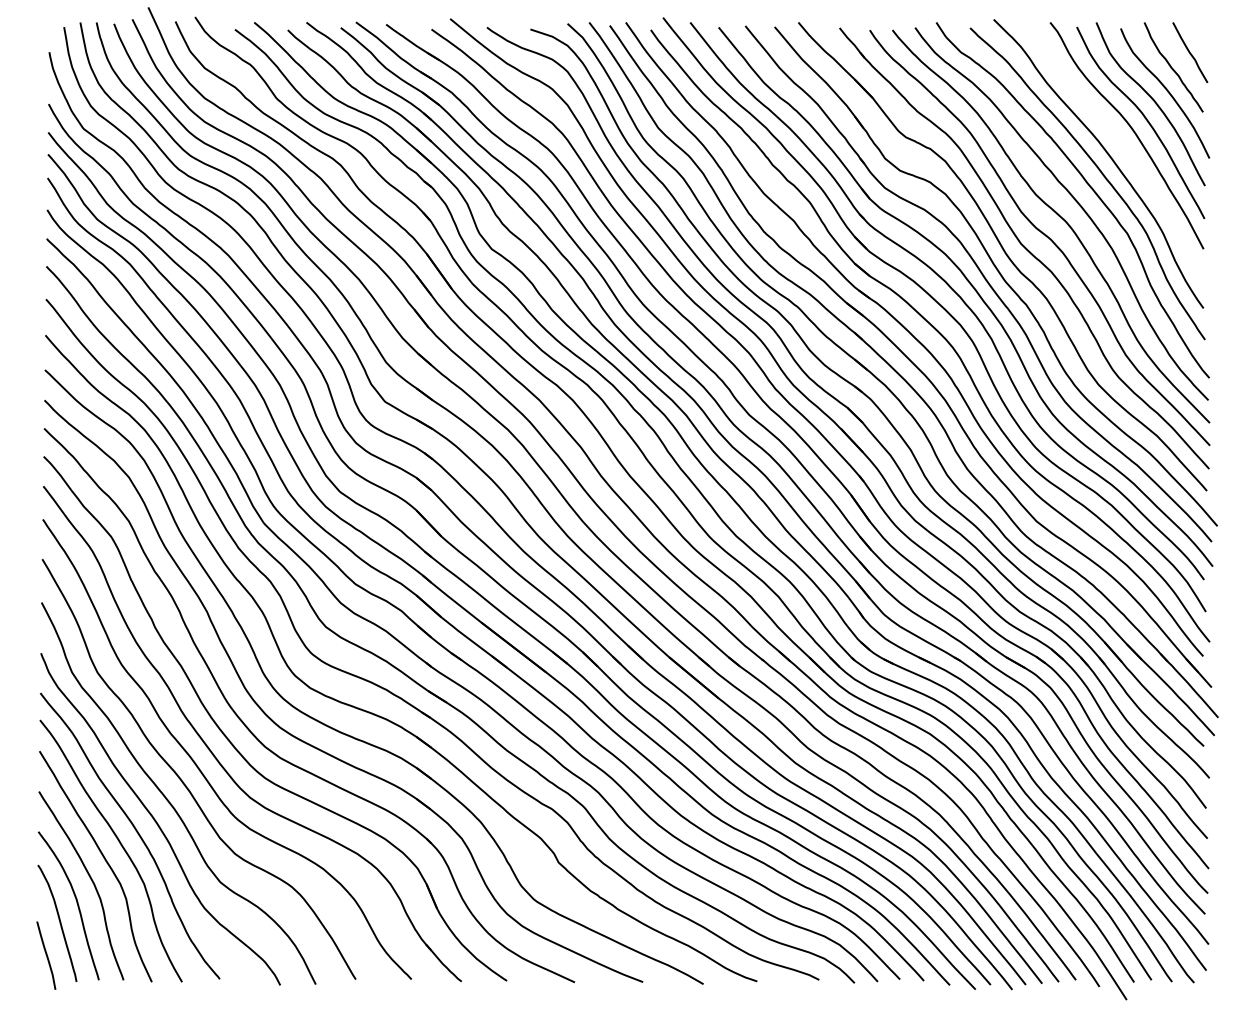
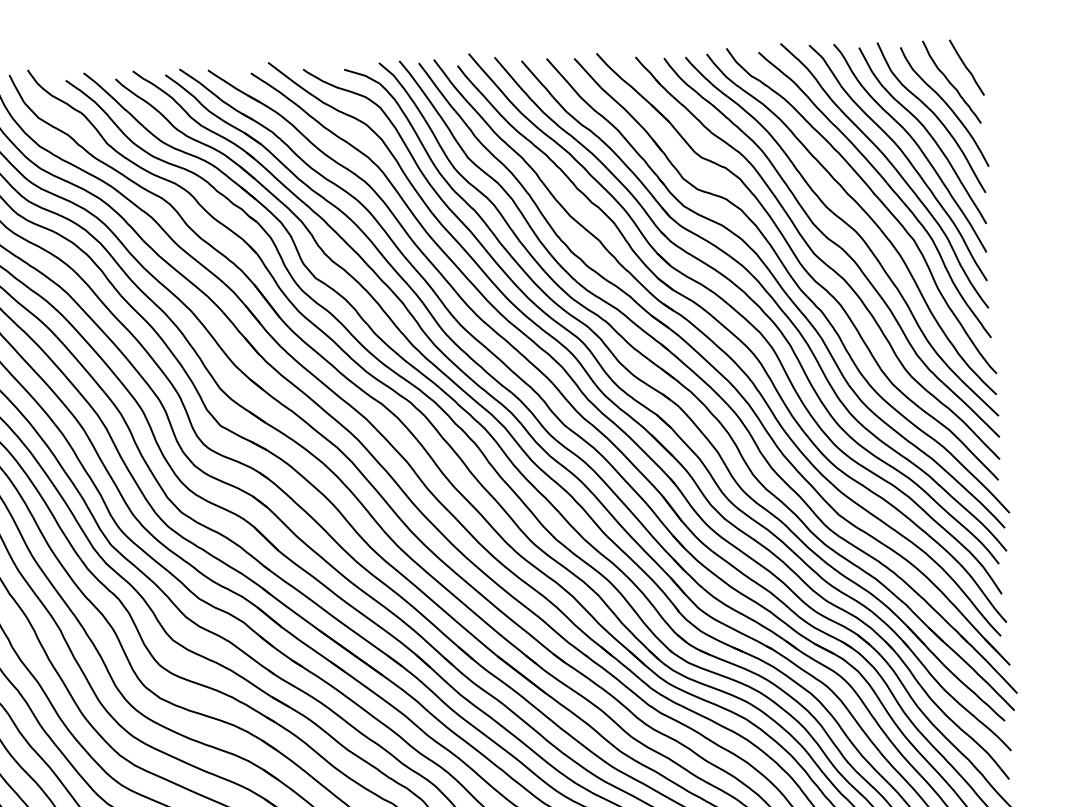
curve: (1120, 144) -> (904, 156), added

